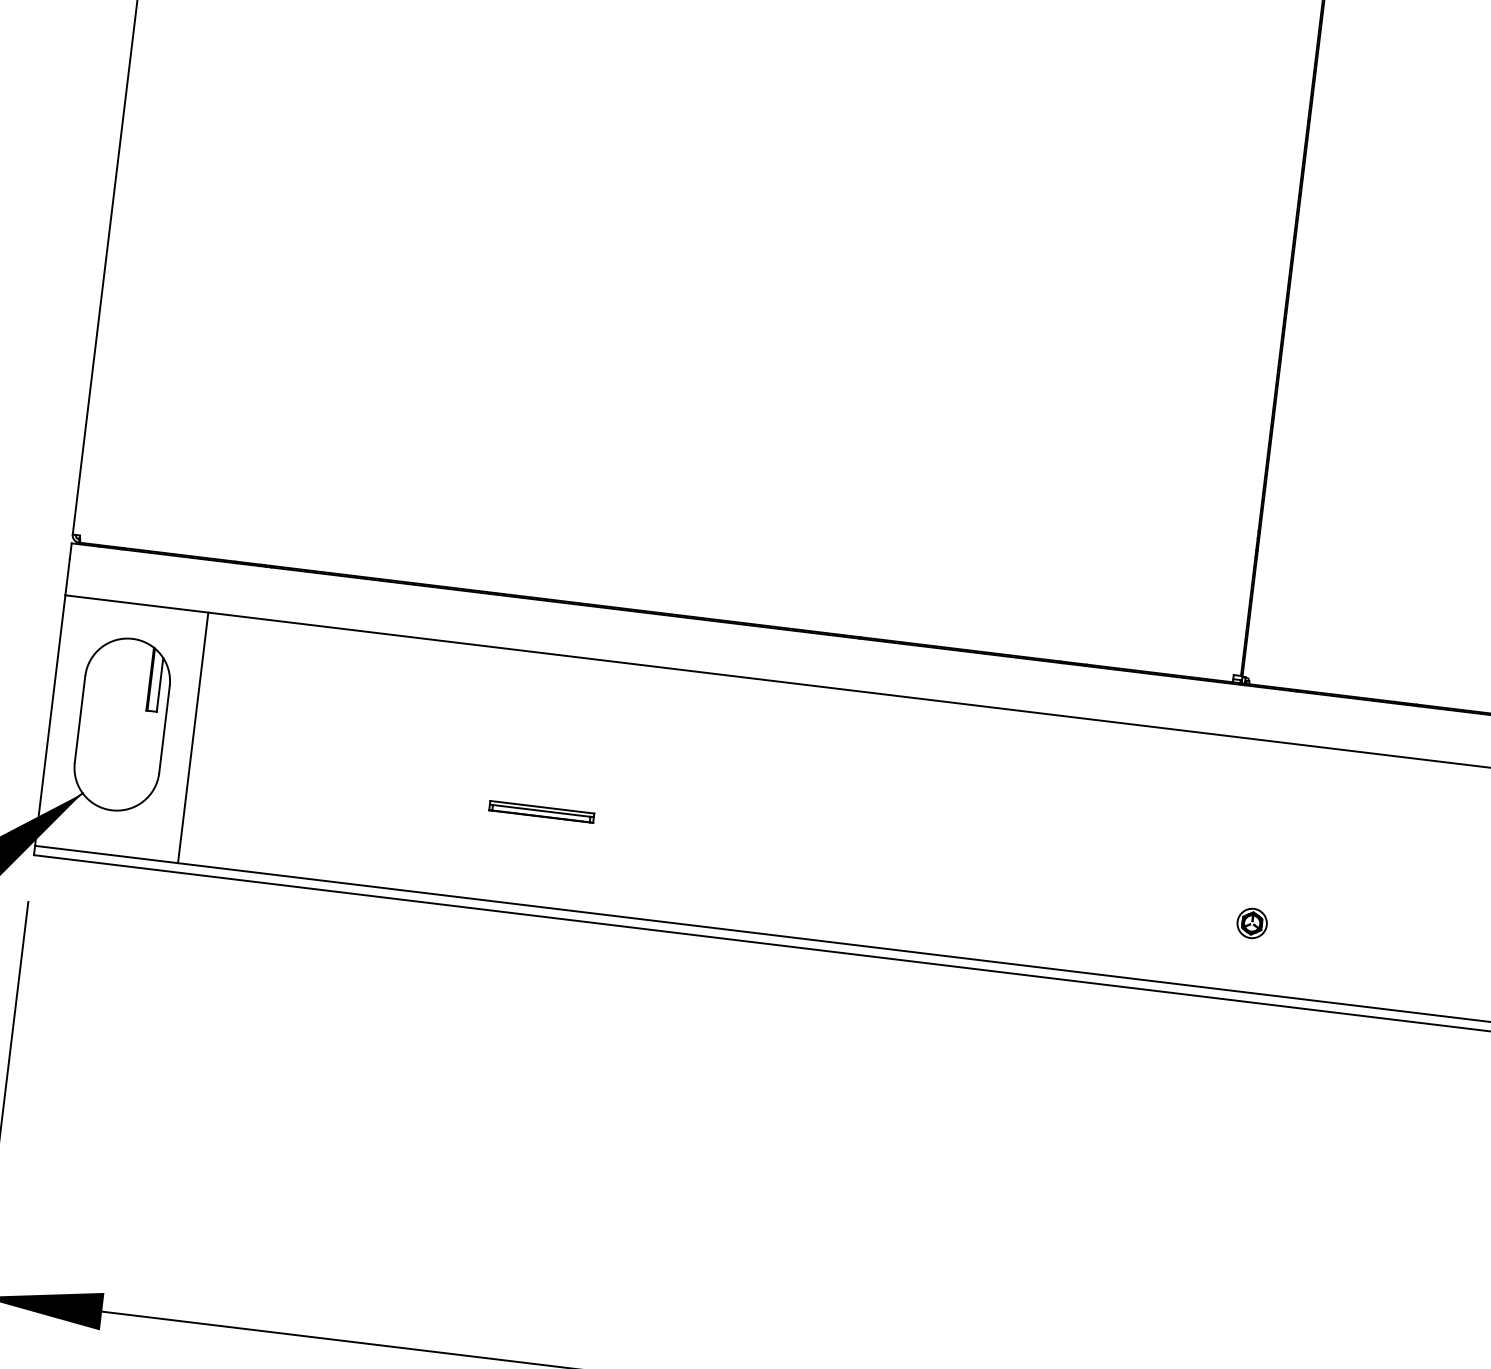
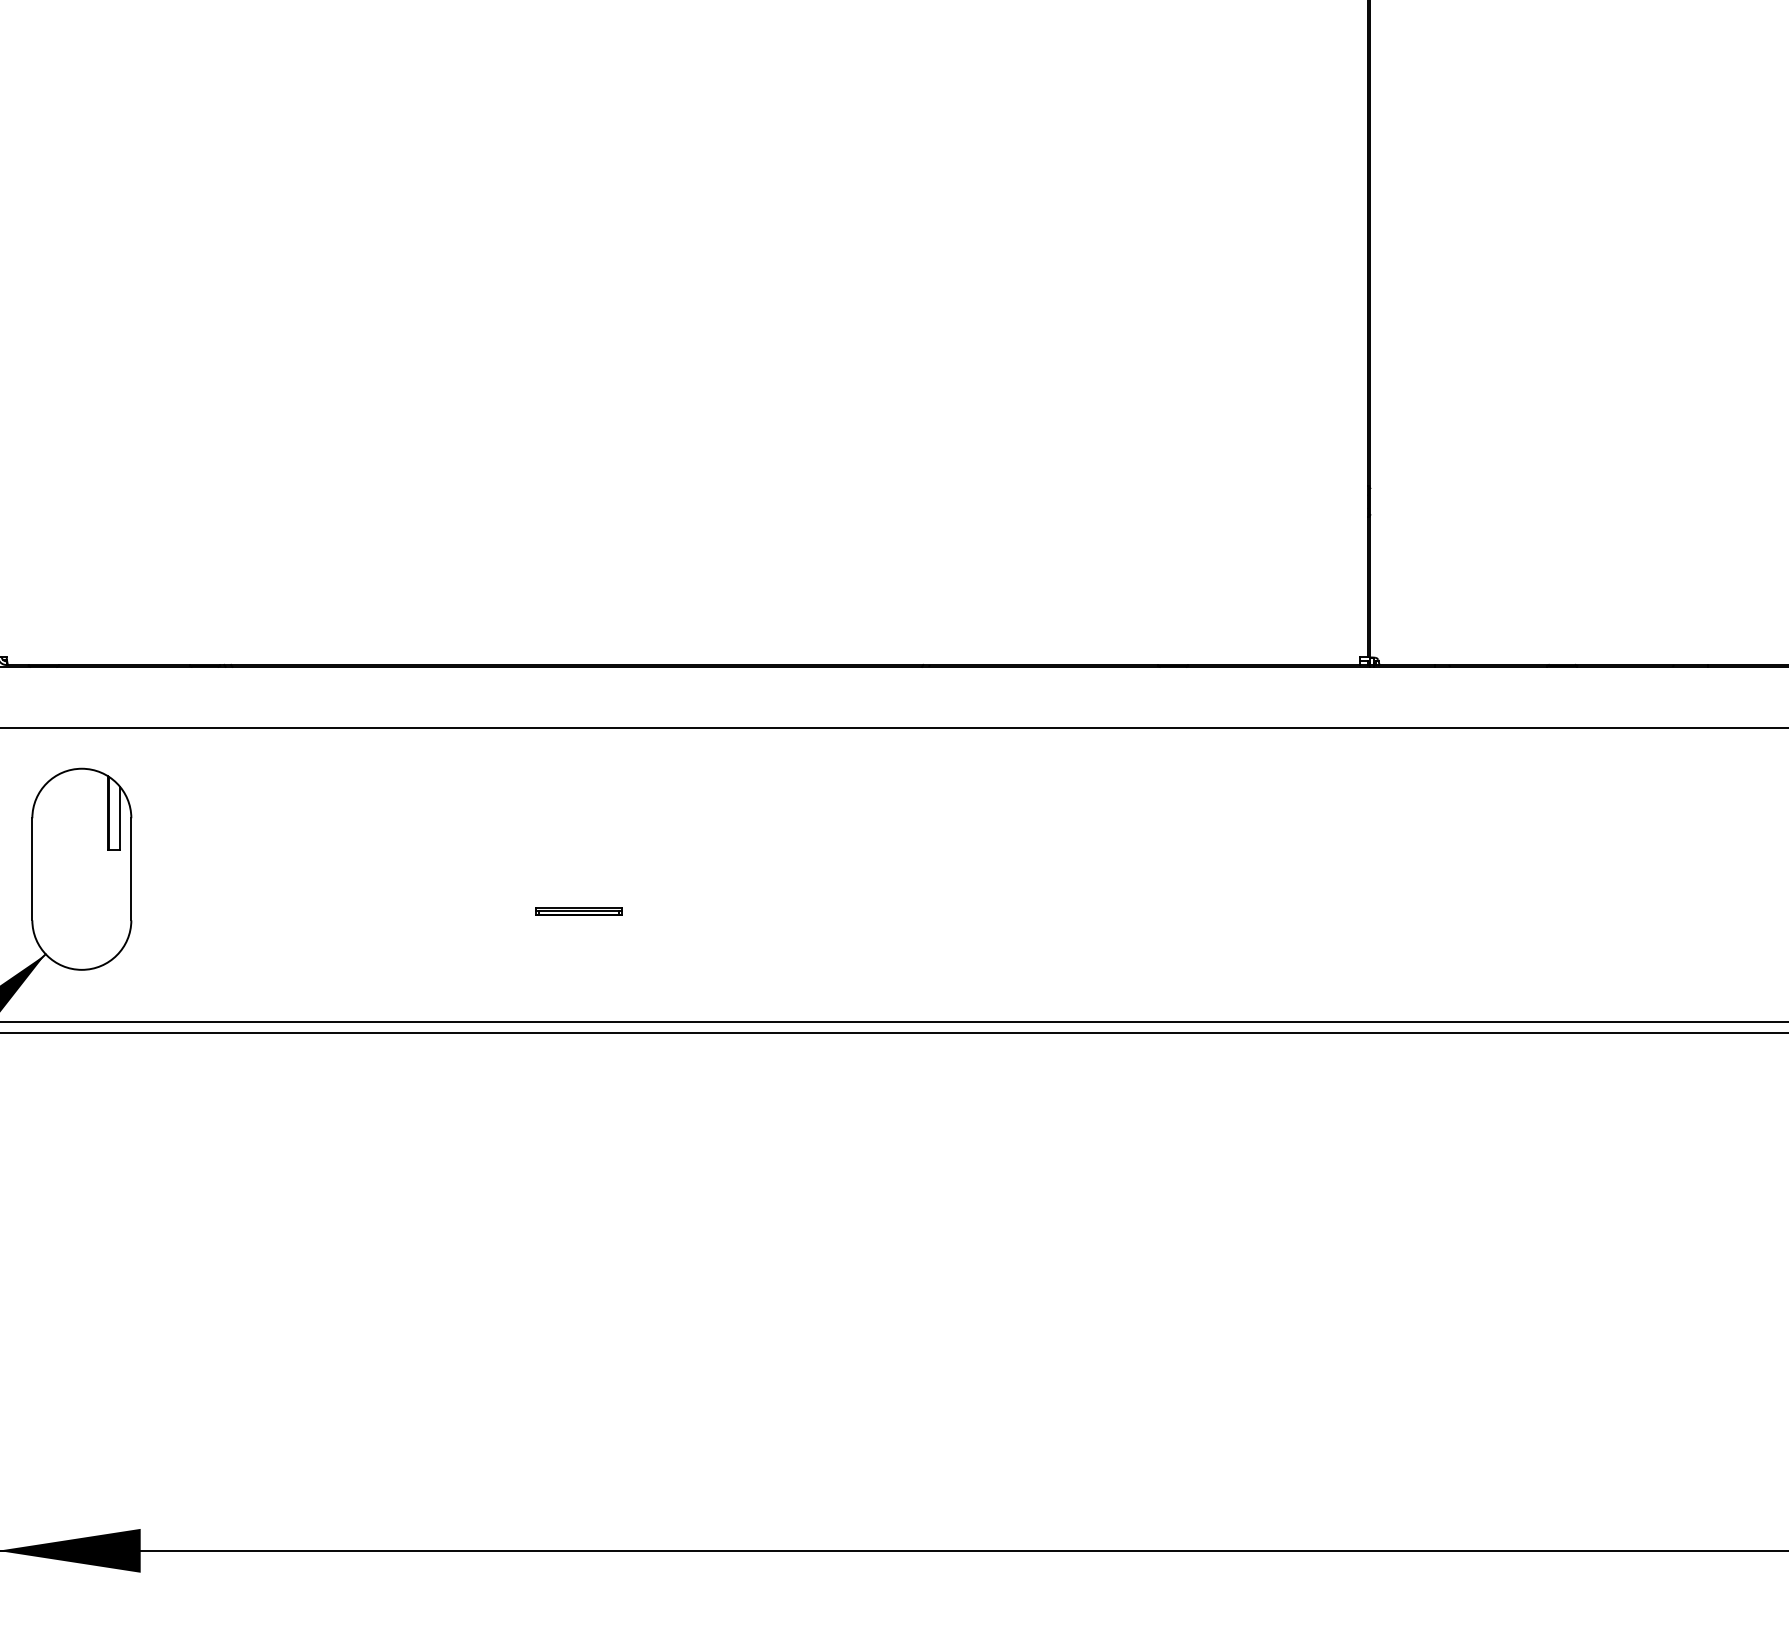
line: (193, 737) -> (165, 874), removed
part: (541, 811) -> (578, 911), size x0.7
part: (1251, 923) -> (1415, 941), removed

